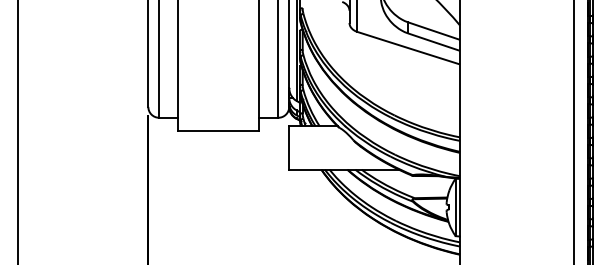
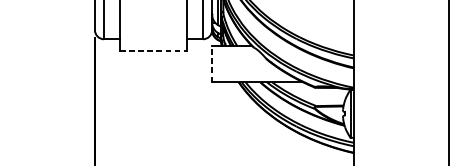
line: (218, 131) -> (153, 50), solid -> dashed
line: (289, 148) -> (212, 64), solid -> dashed

